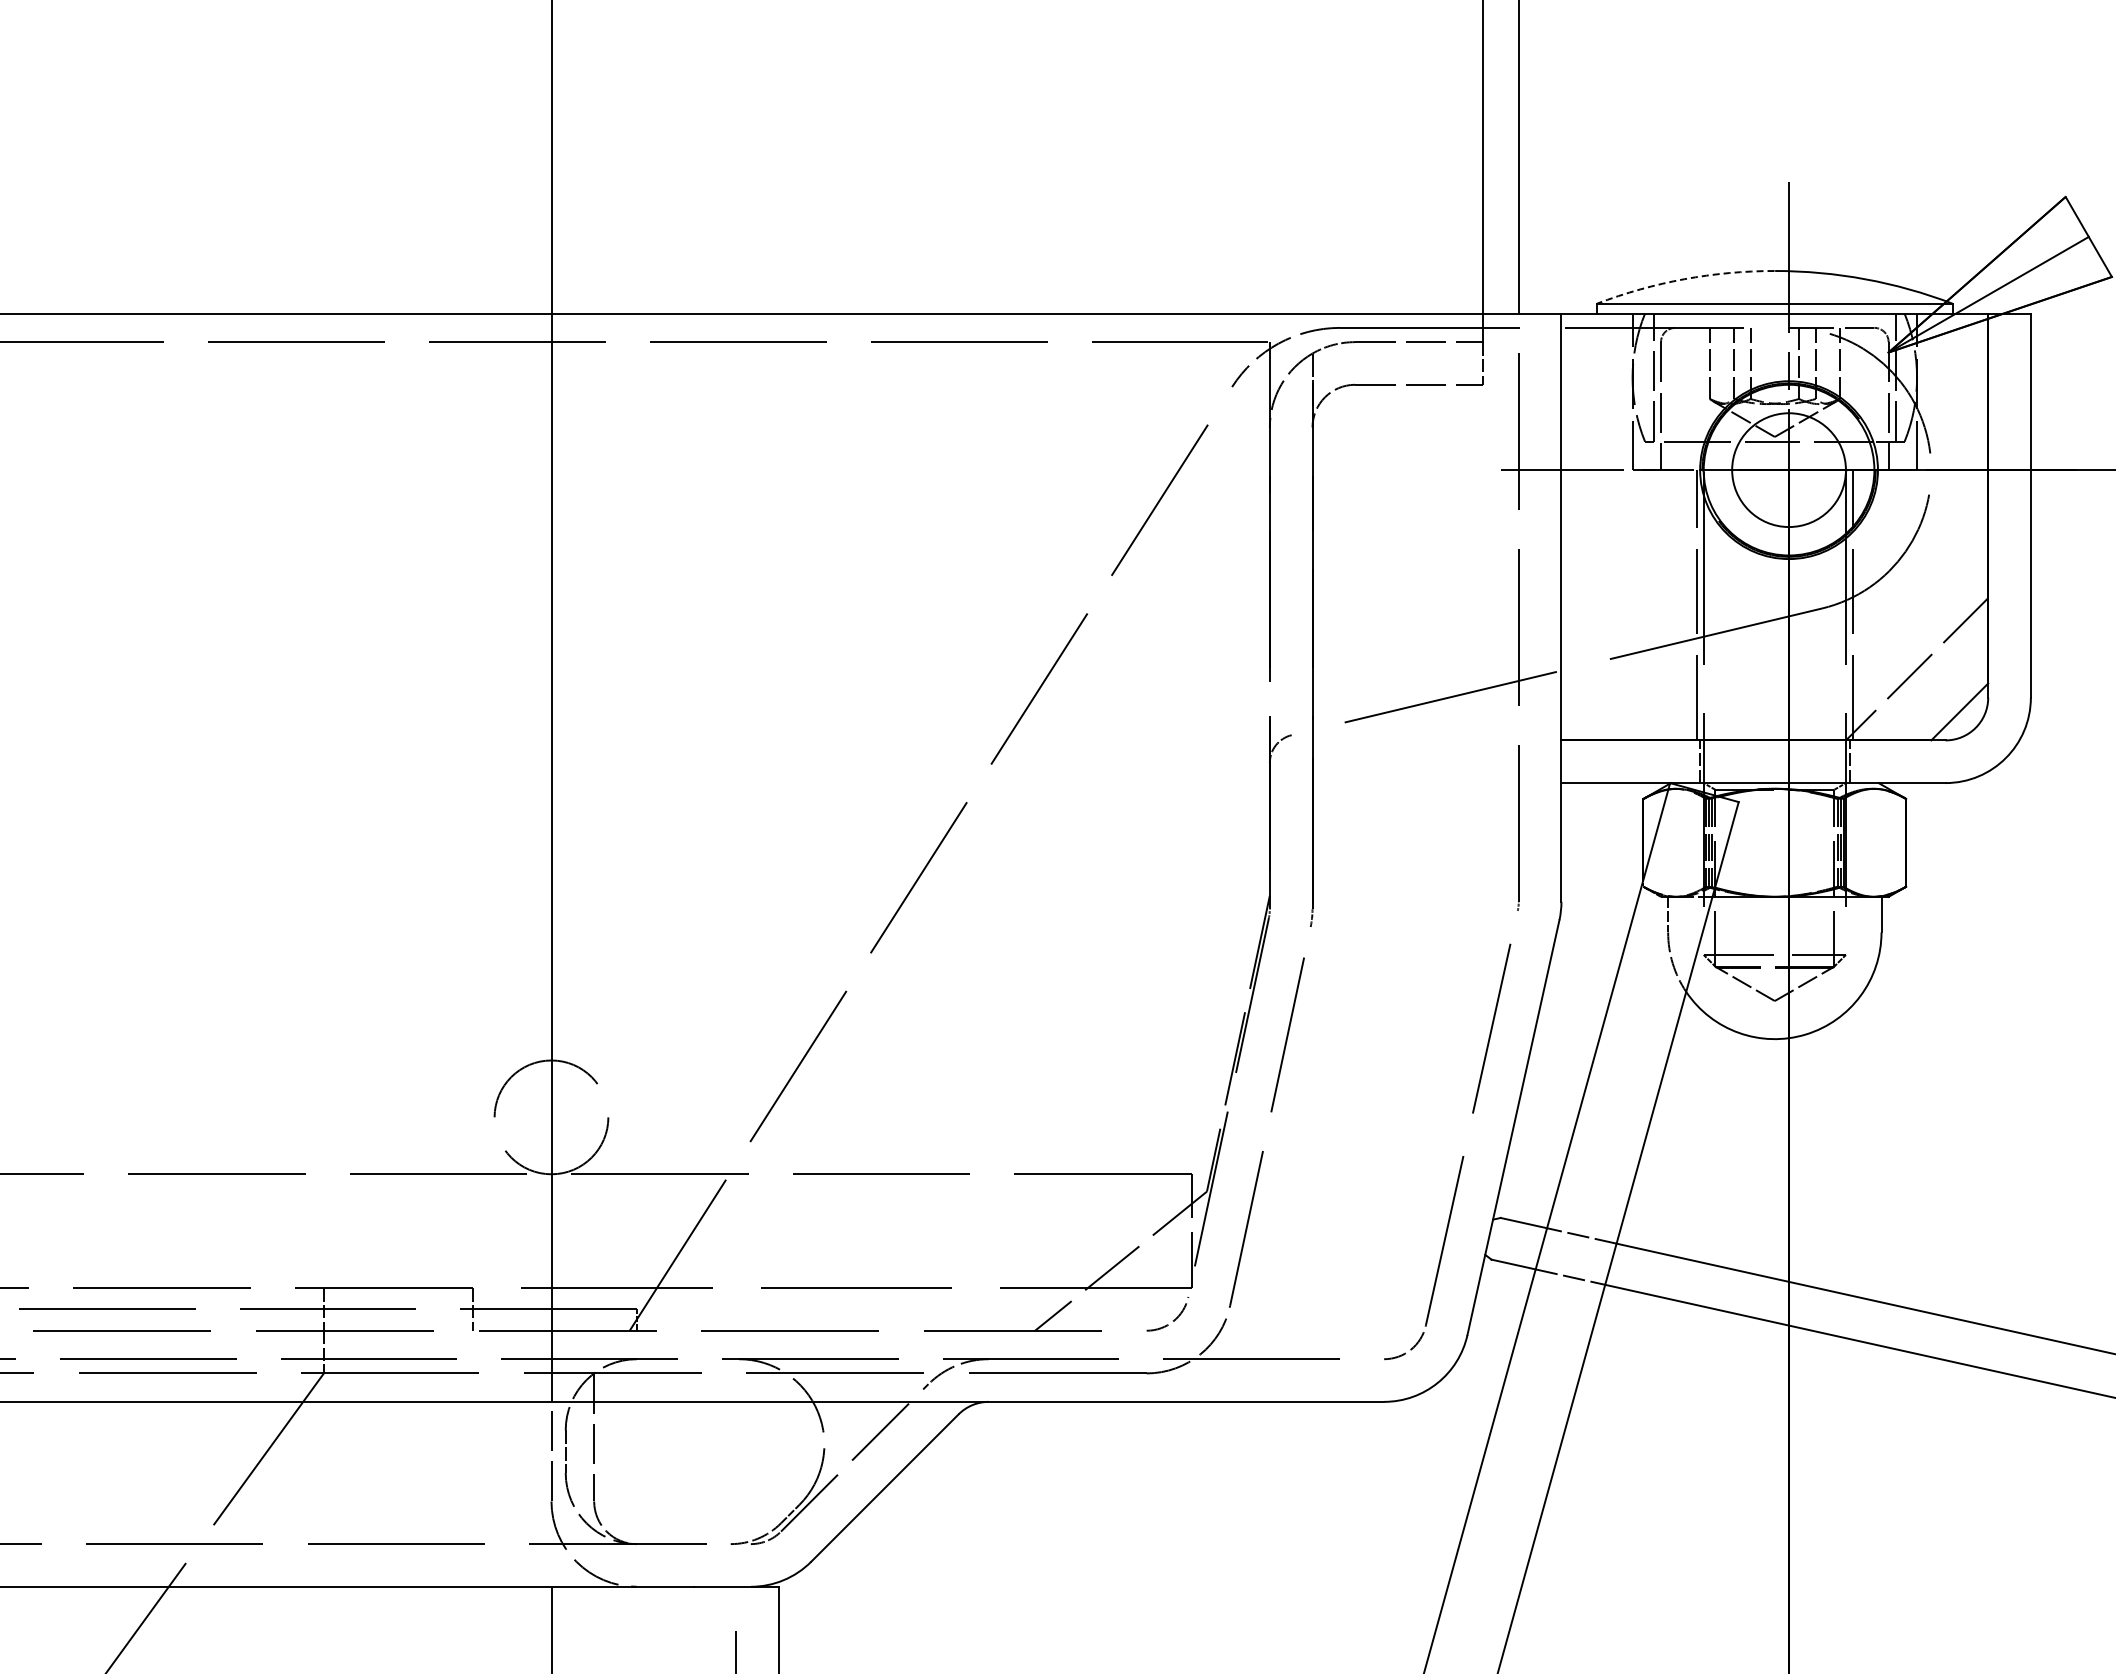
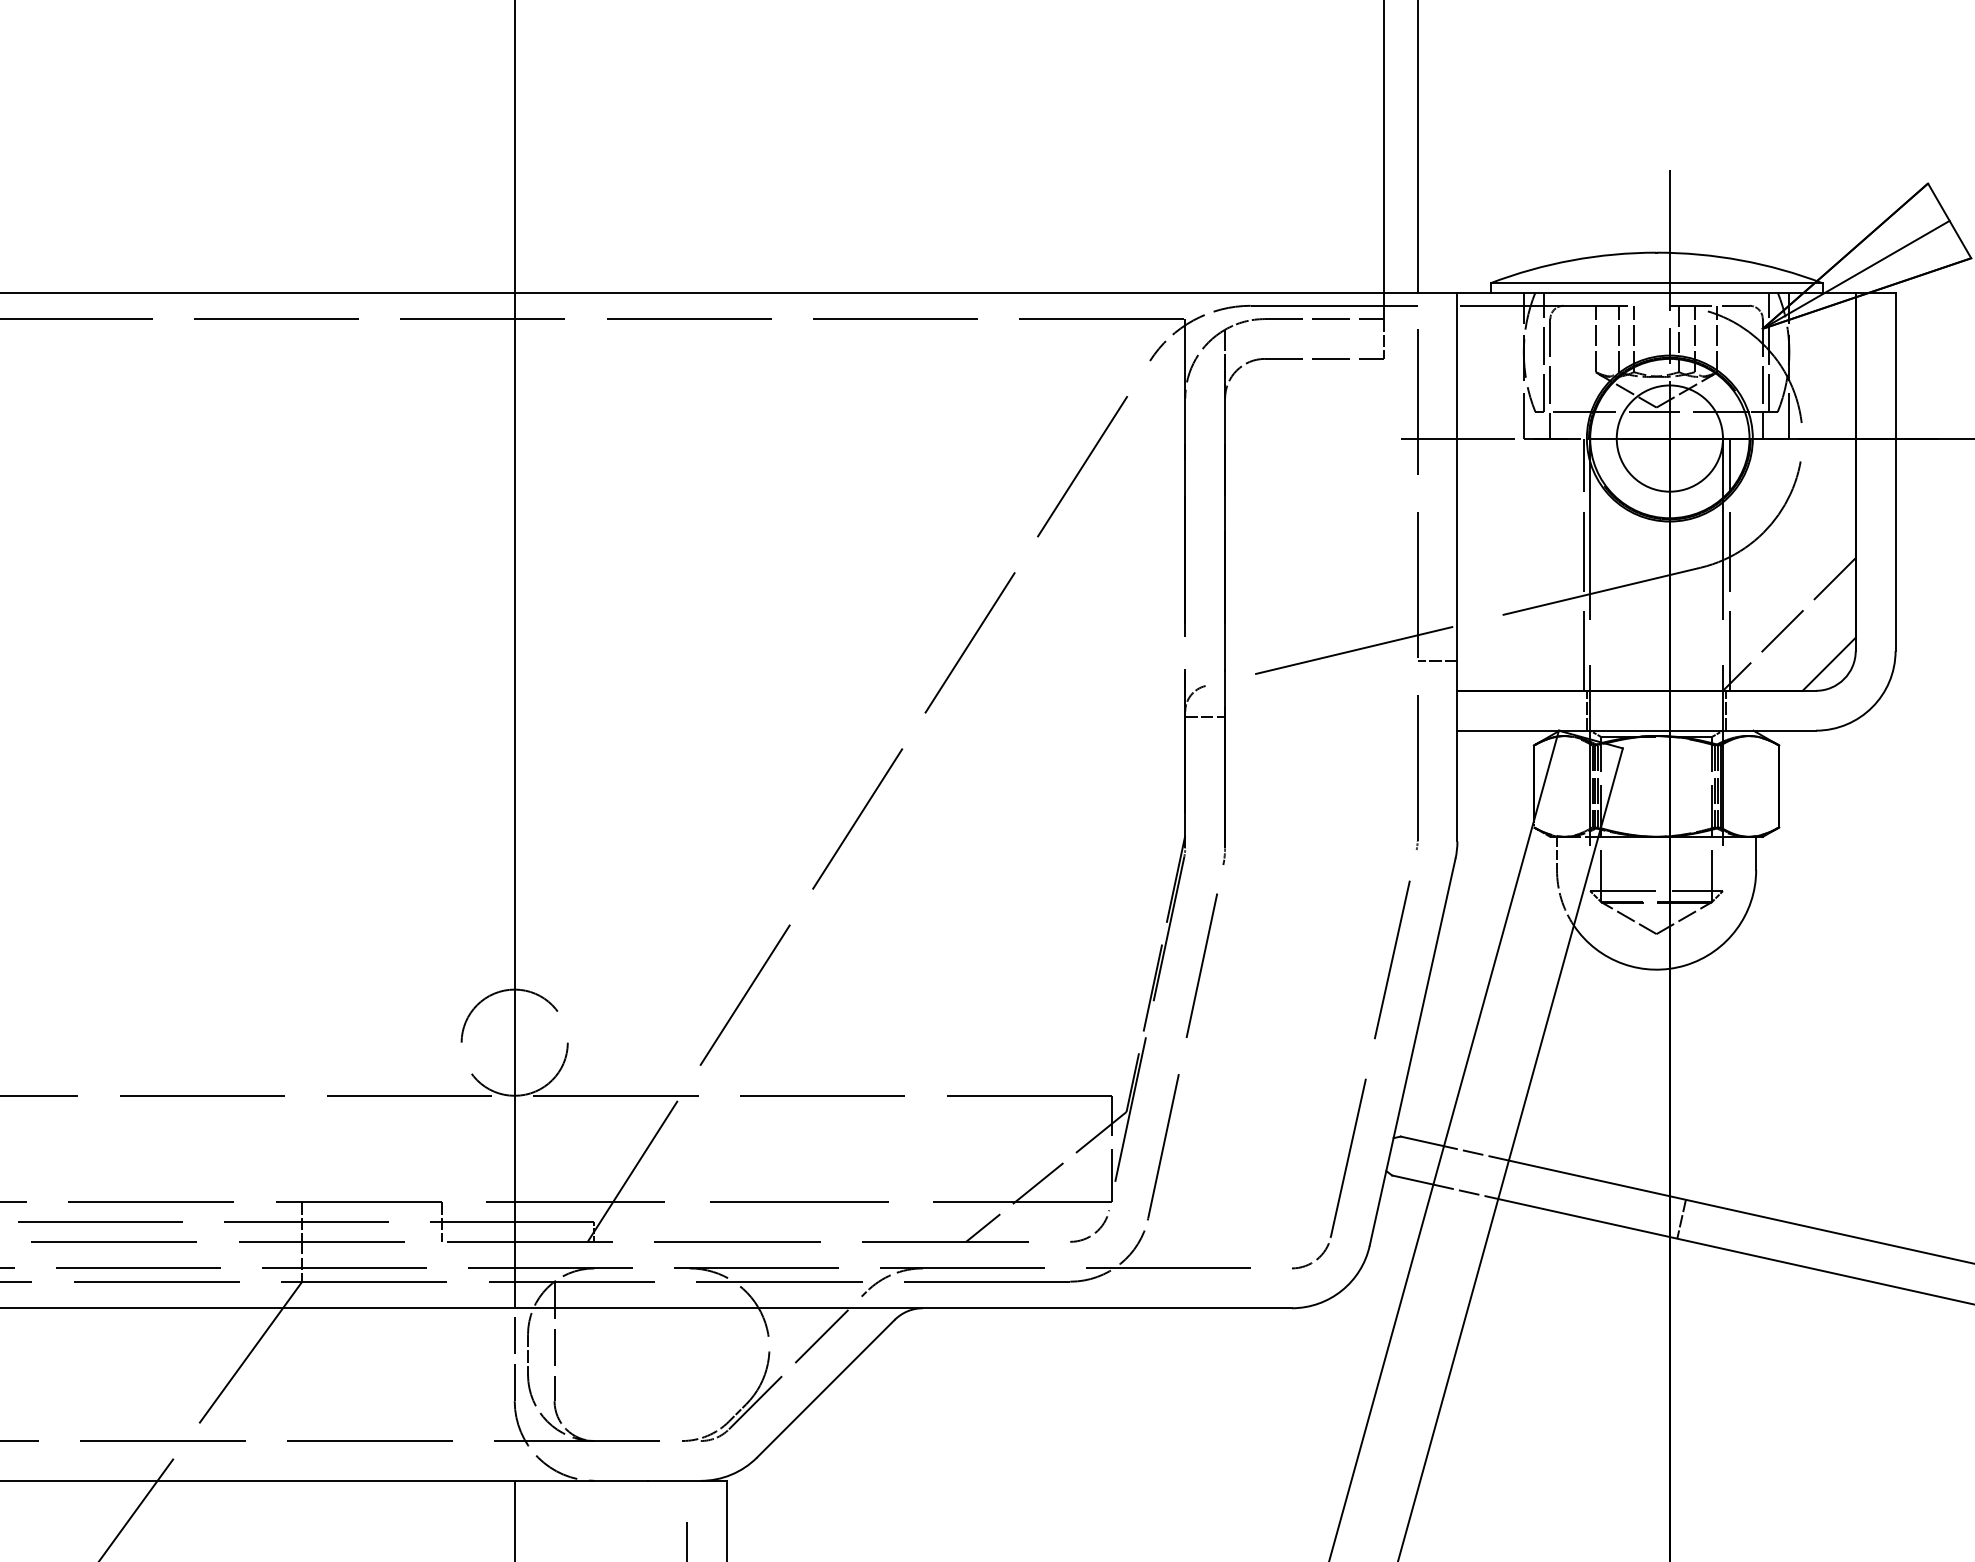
arc: (1684, 279) -> (1572, 260), dashed -> solid
line: (1539, 708) -> (1436, 661), added
line: (1290, 768) -> (1204, 717), added
line: (1801, 1306) -> (1681, 1219), added

